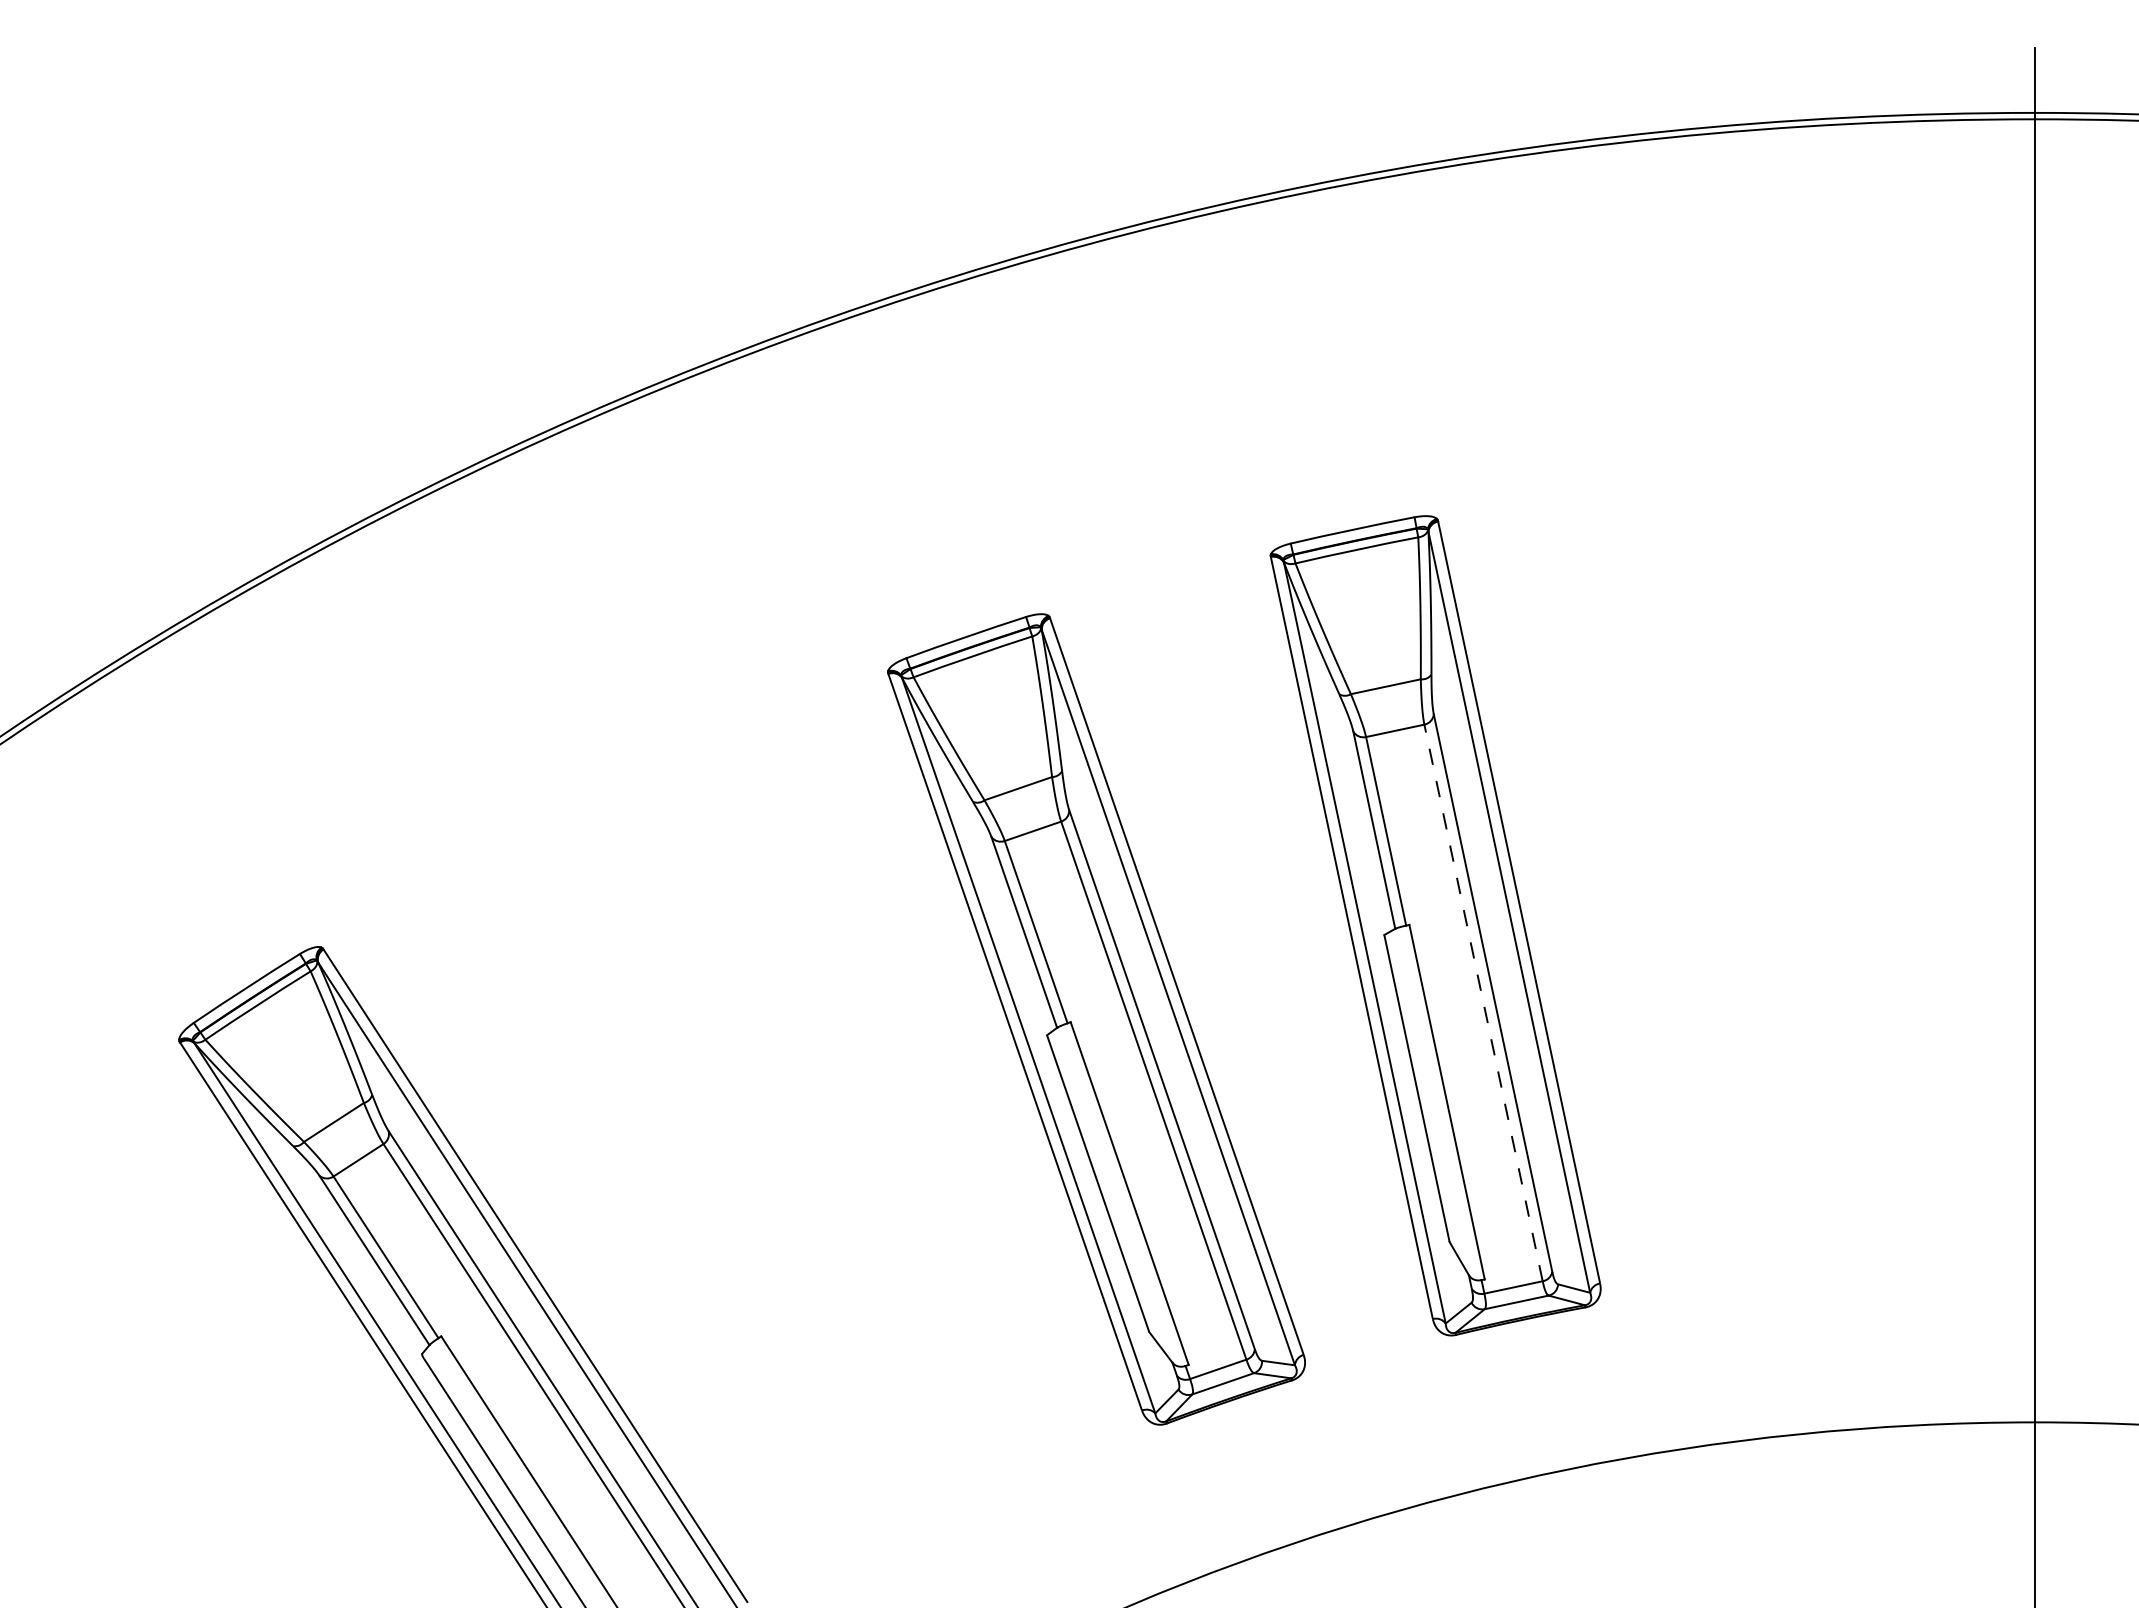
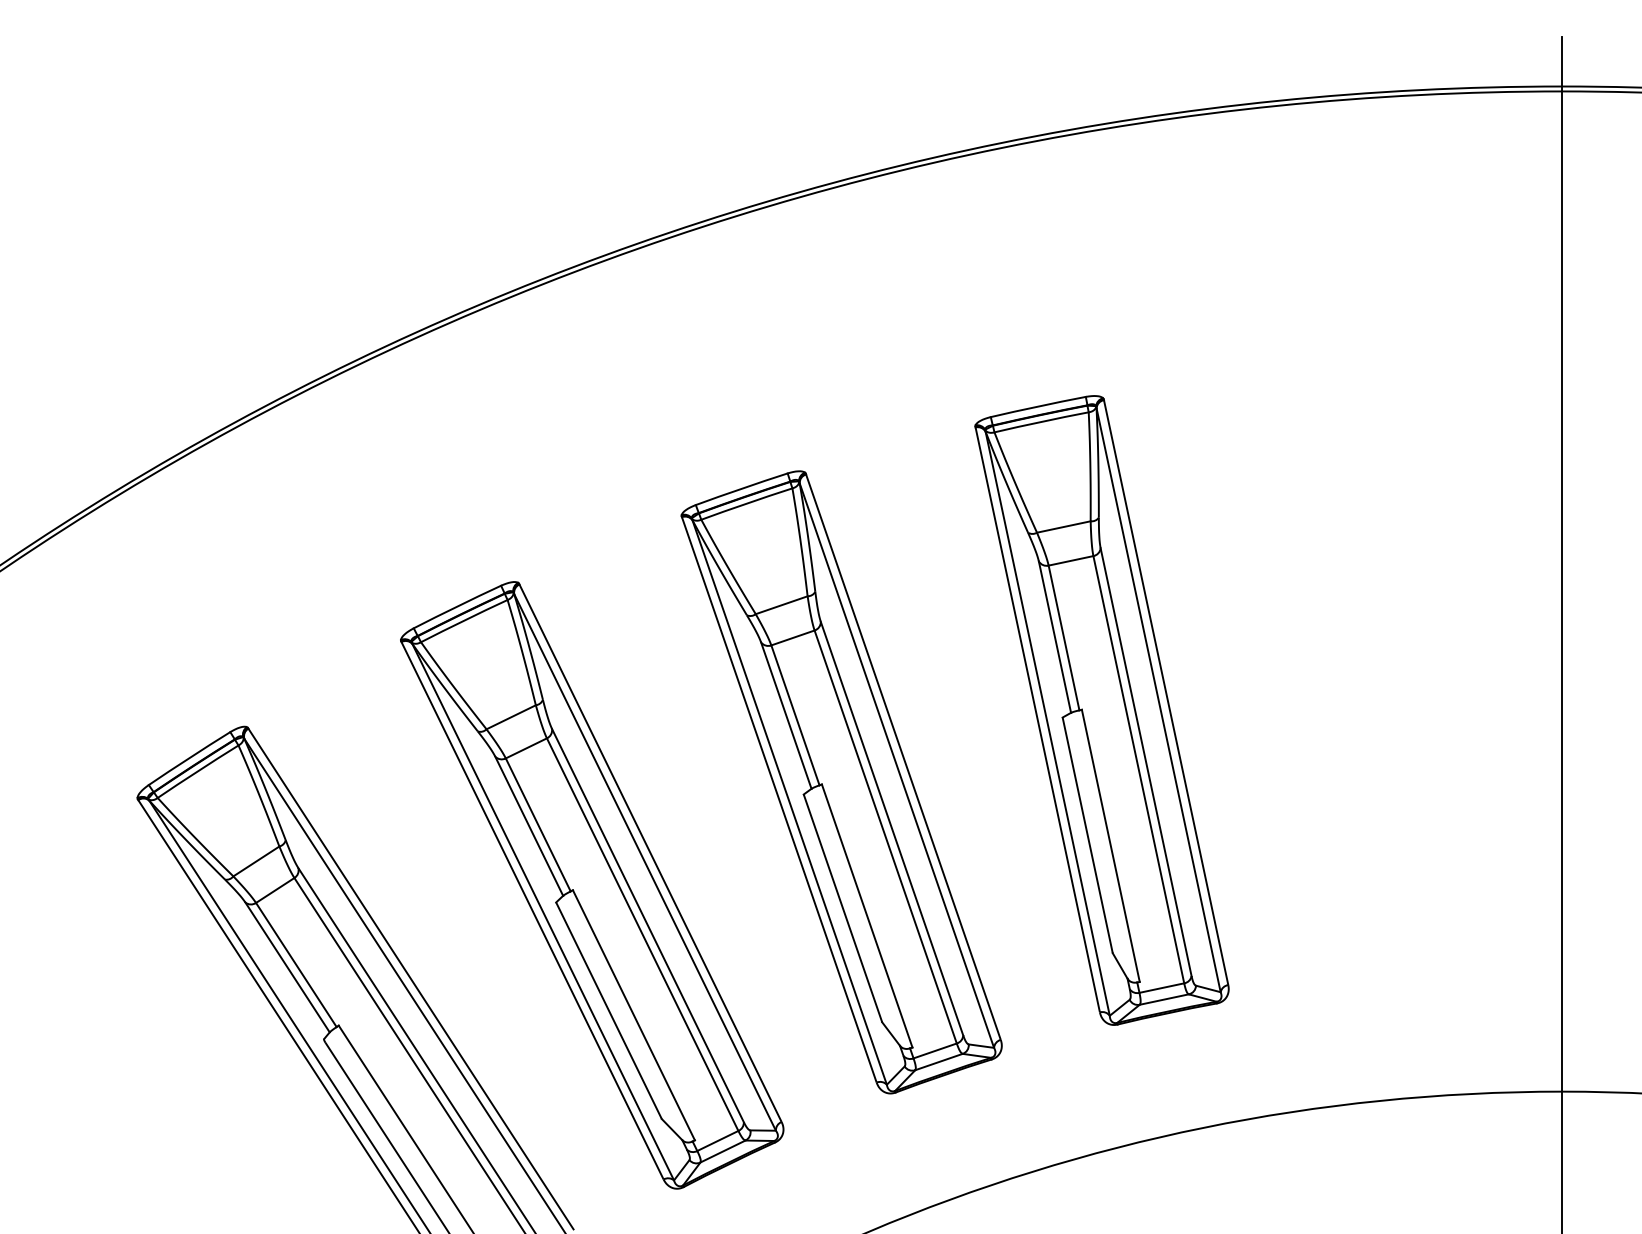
line: (1483, 1002) -> (1138, 769), dashed -> solid
part: (771, 1153) -> (592, 885), added

